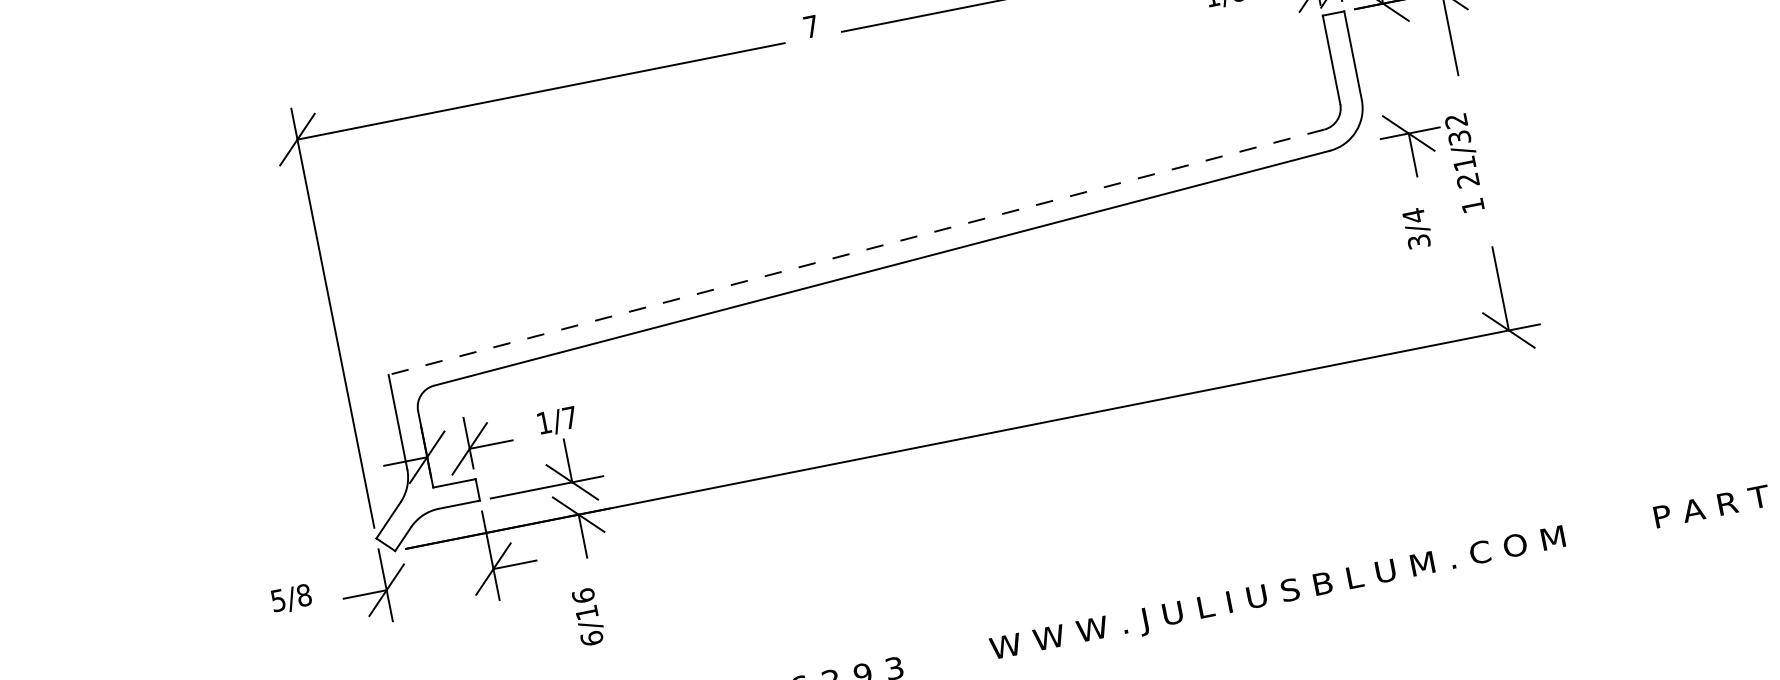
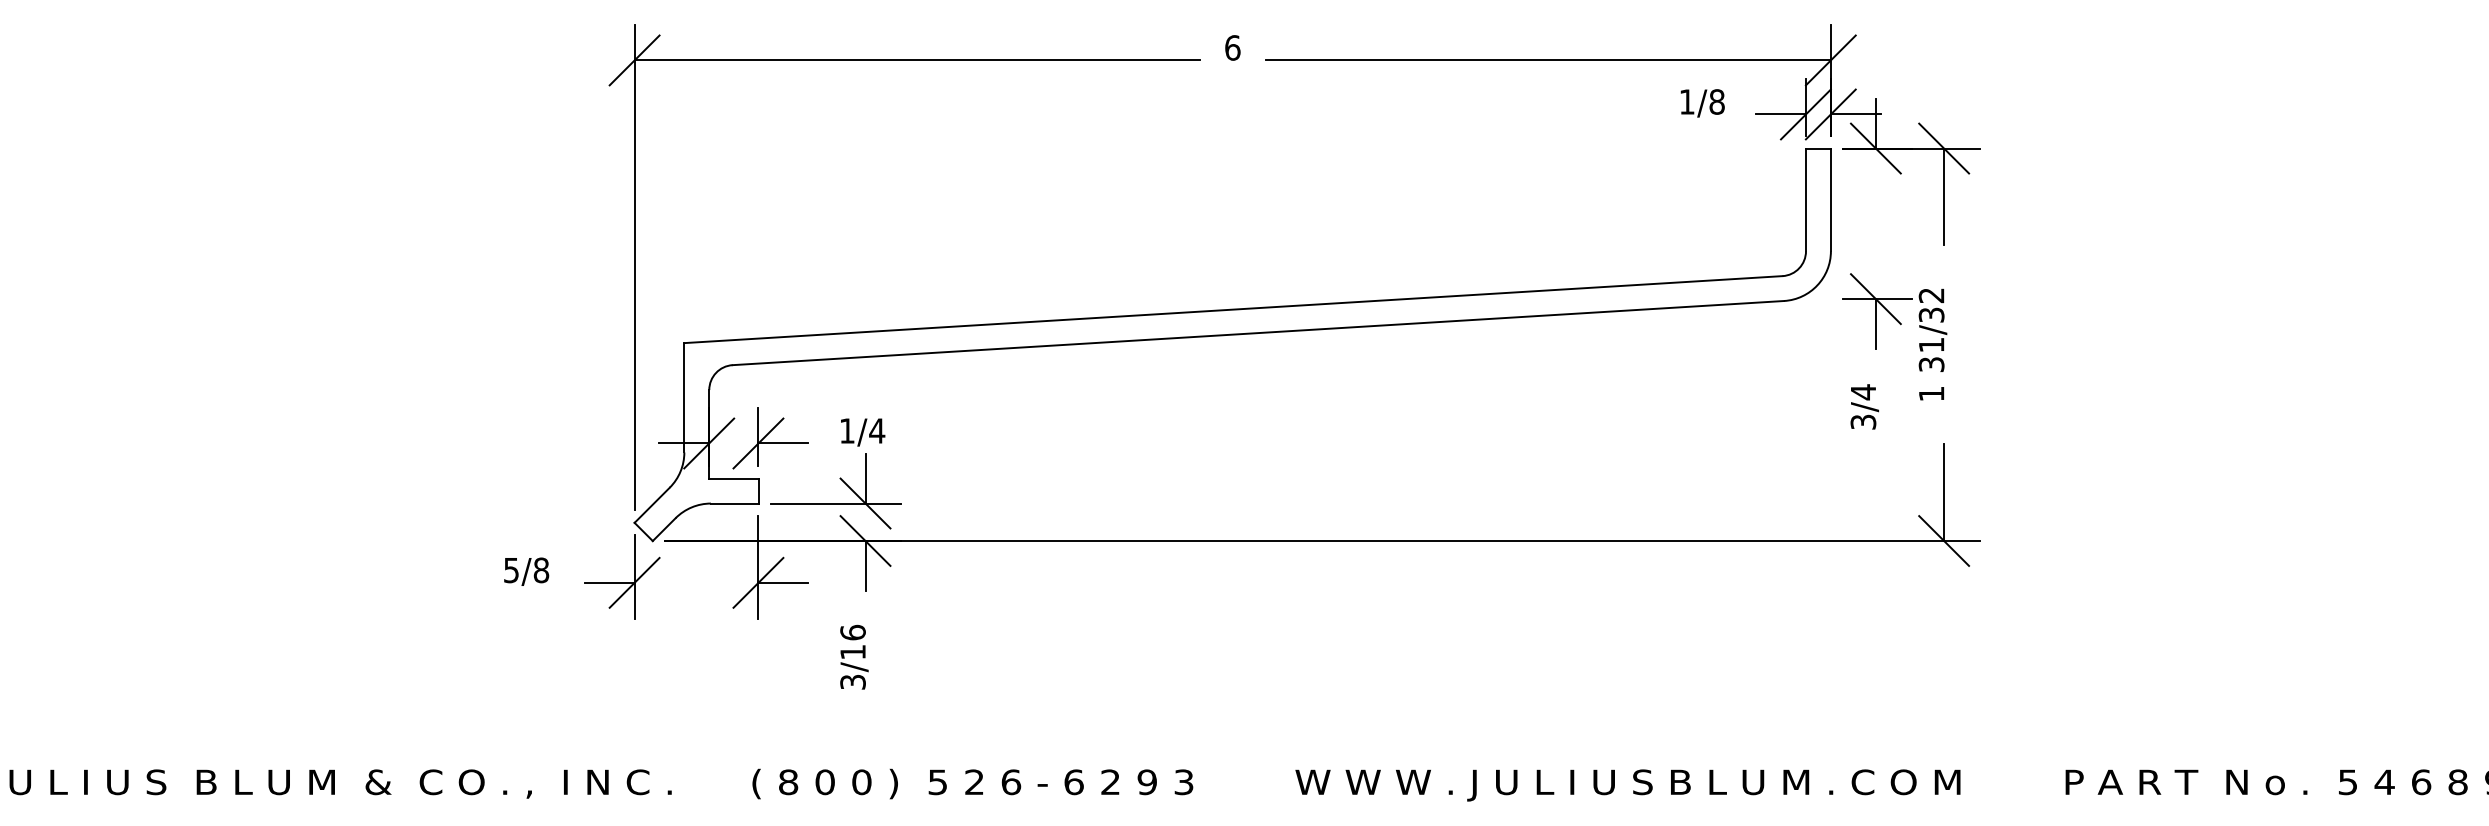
text: (810, 26) -> (1232, 47), 7 -> 6
text: (1467, 180) -> (1931, 364), 21/32 -> 31/32
line: (855, 252) -> (1232, 309), dashed -> solid
text: (570, 417) -> (877, 430), 1/7 -> 1/4
text: (591, 638) -> (852, 681), 6/16 -> 3/16

